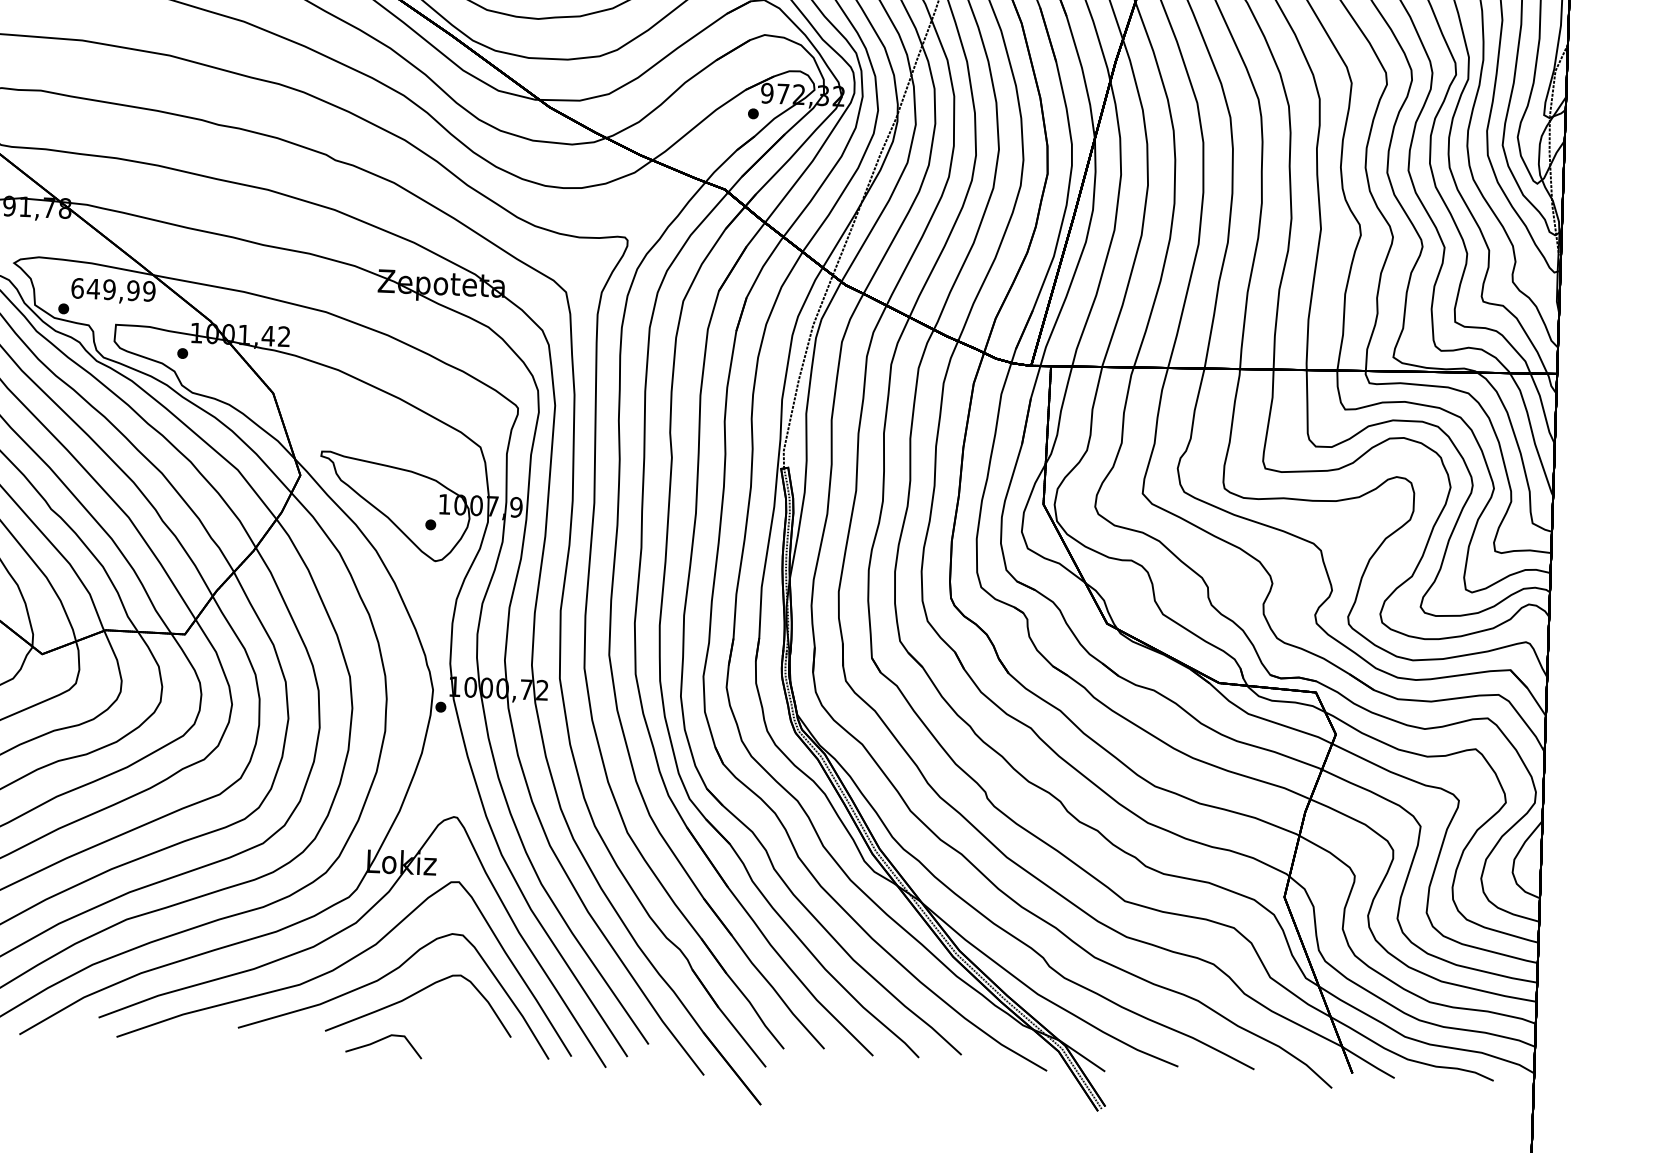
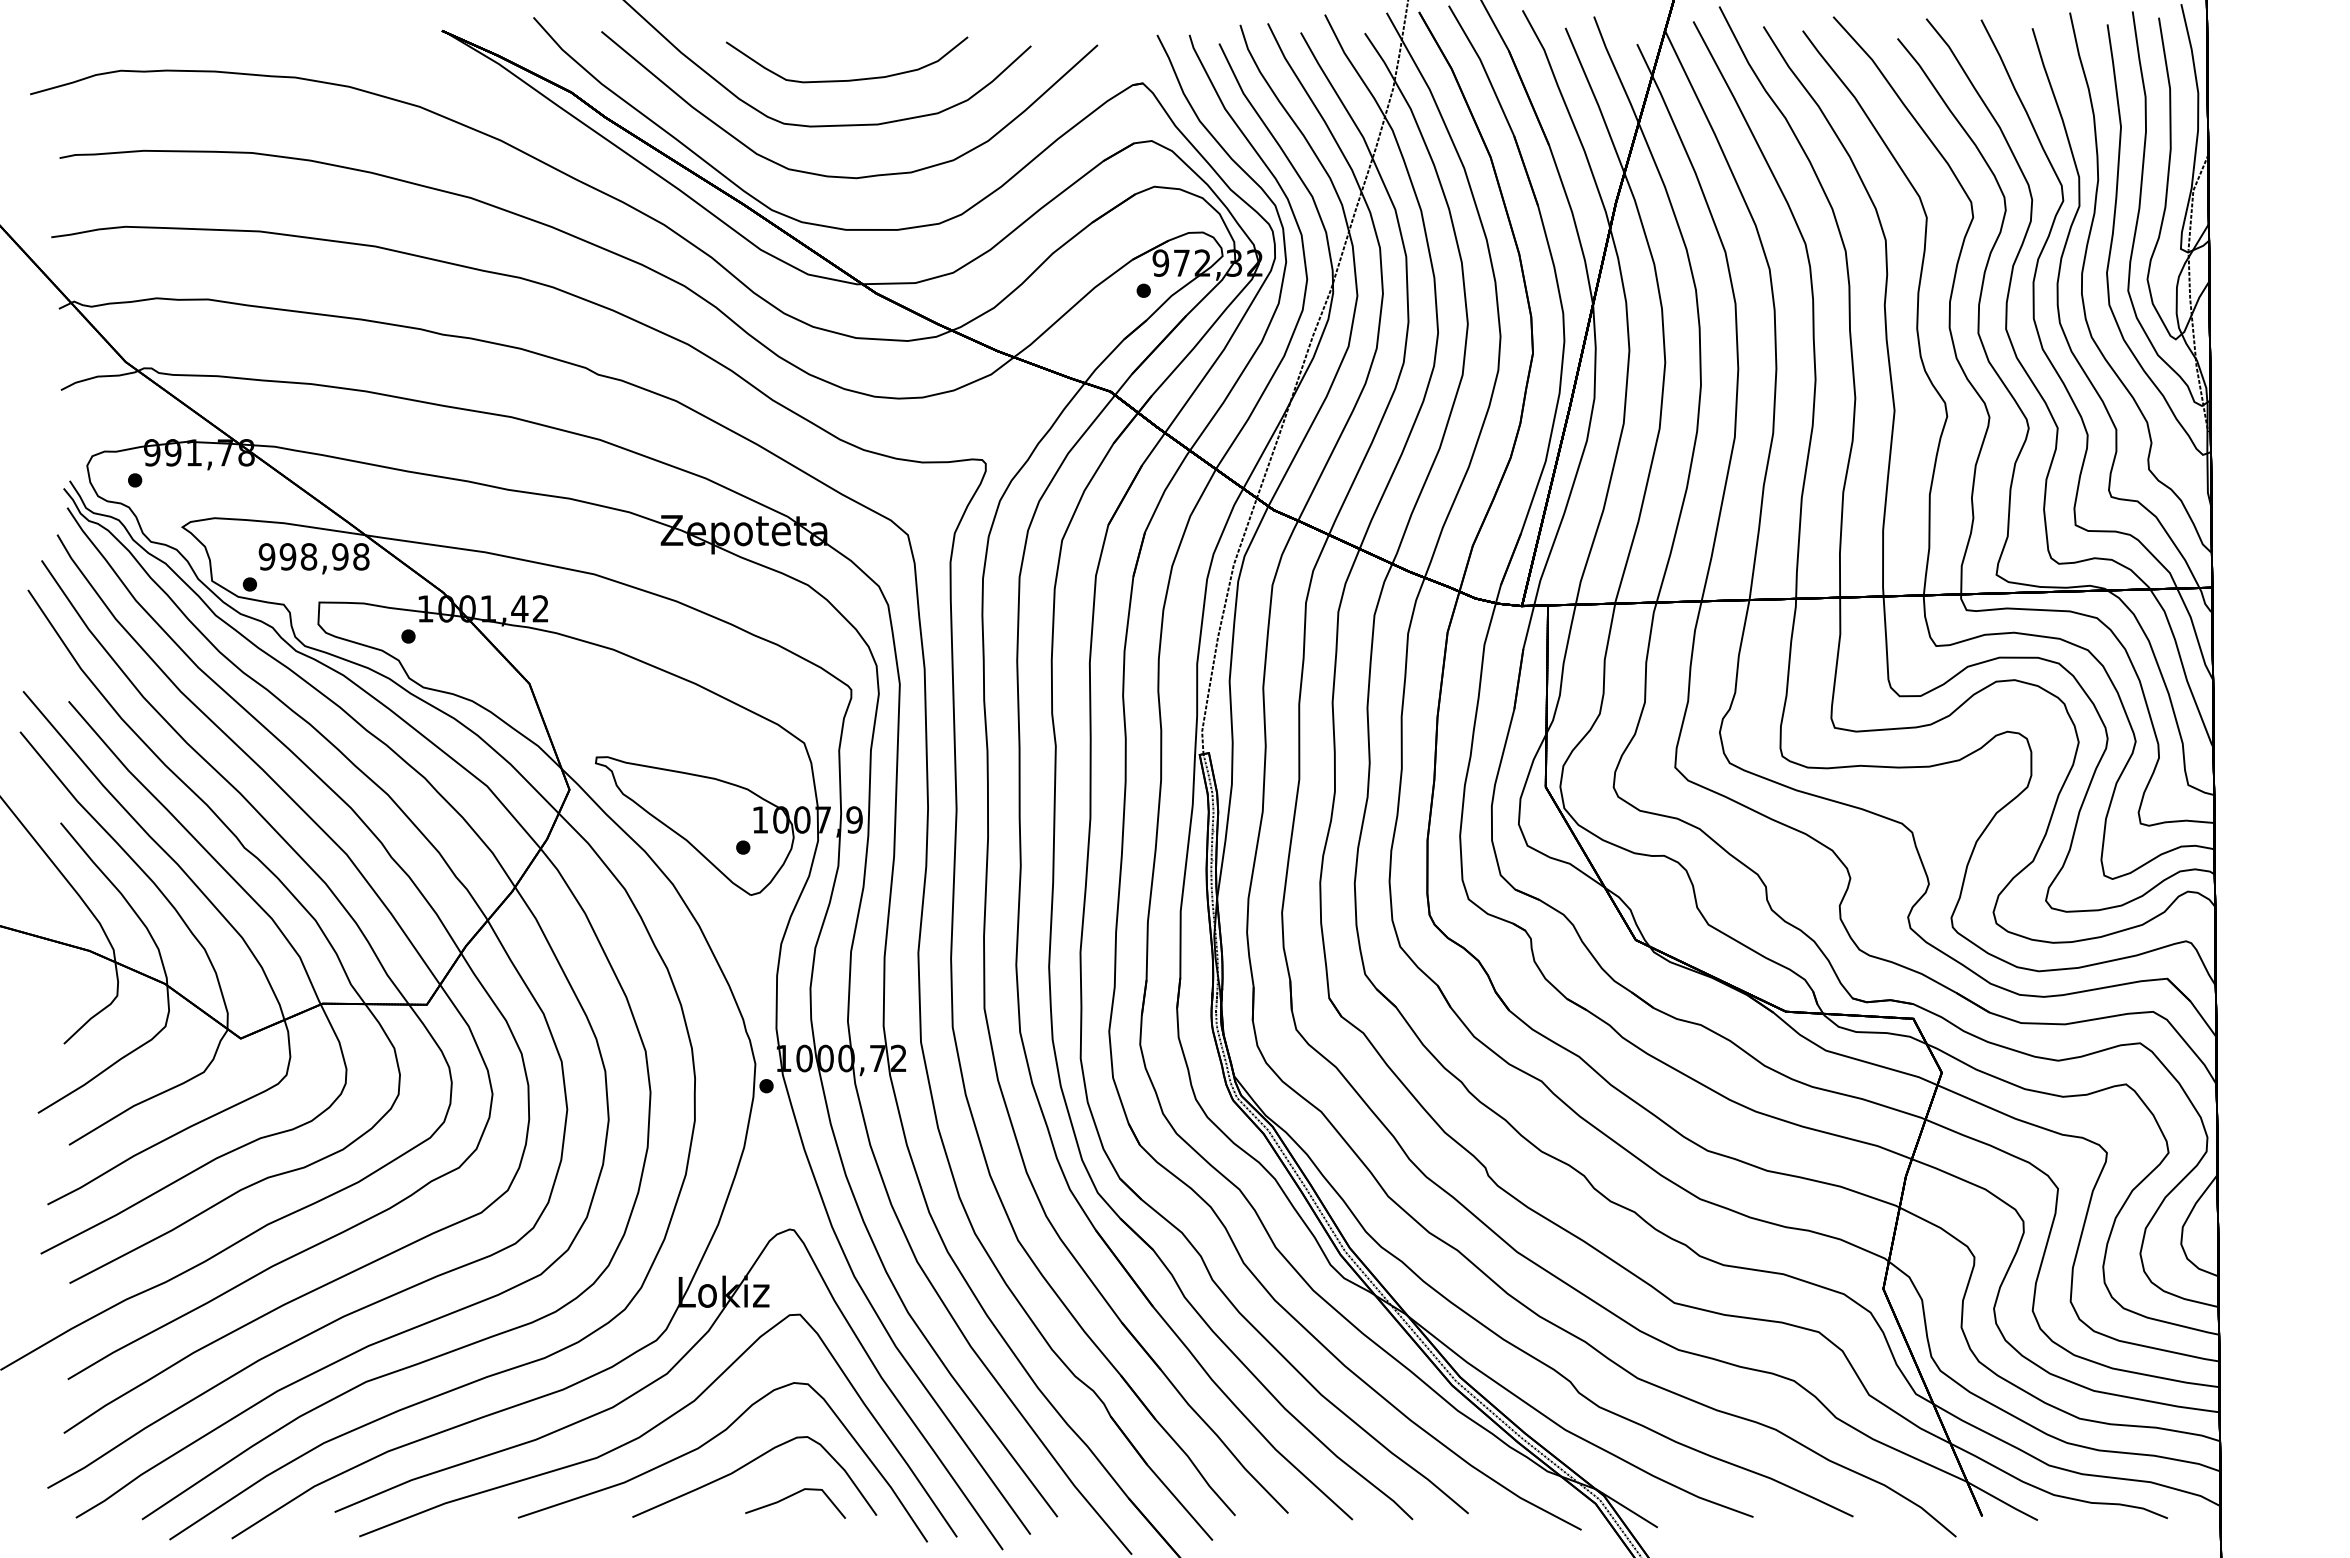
text: (112, 289) -> (313, 556), 649,99 -> 998,98
part: (383, 1039) -> (794, 1495), moved

